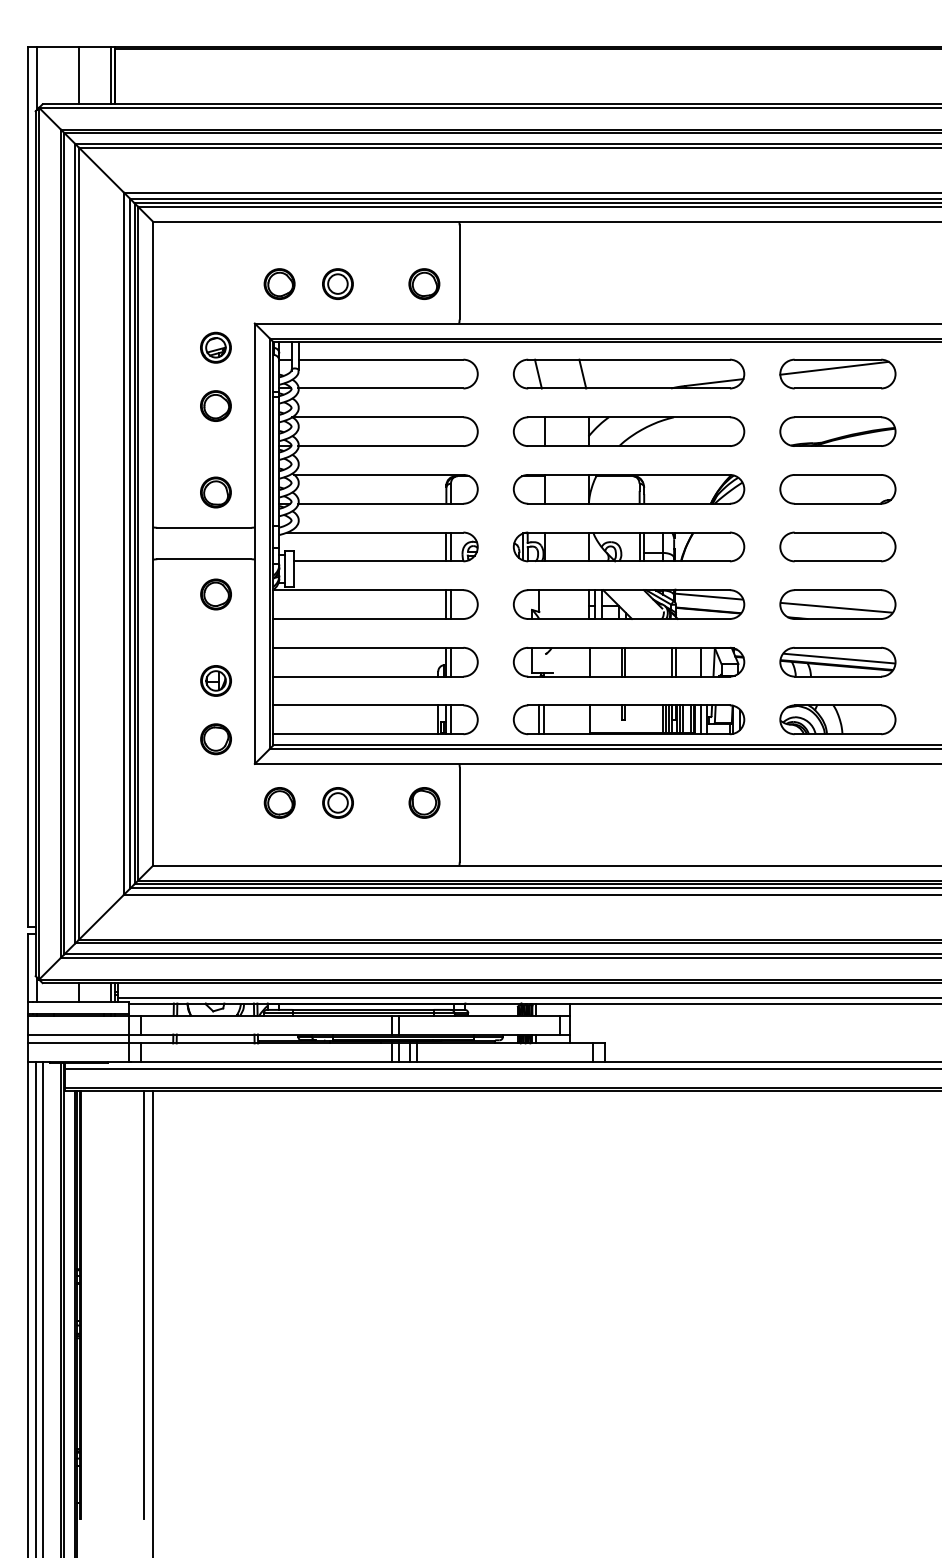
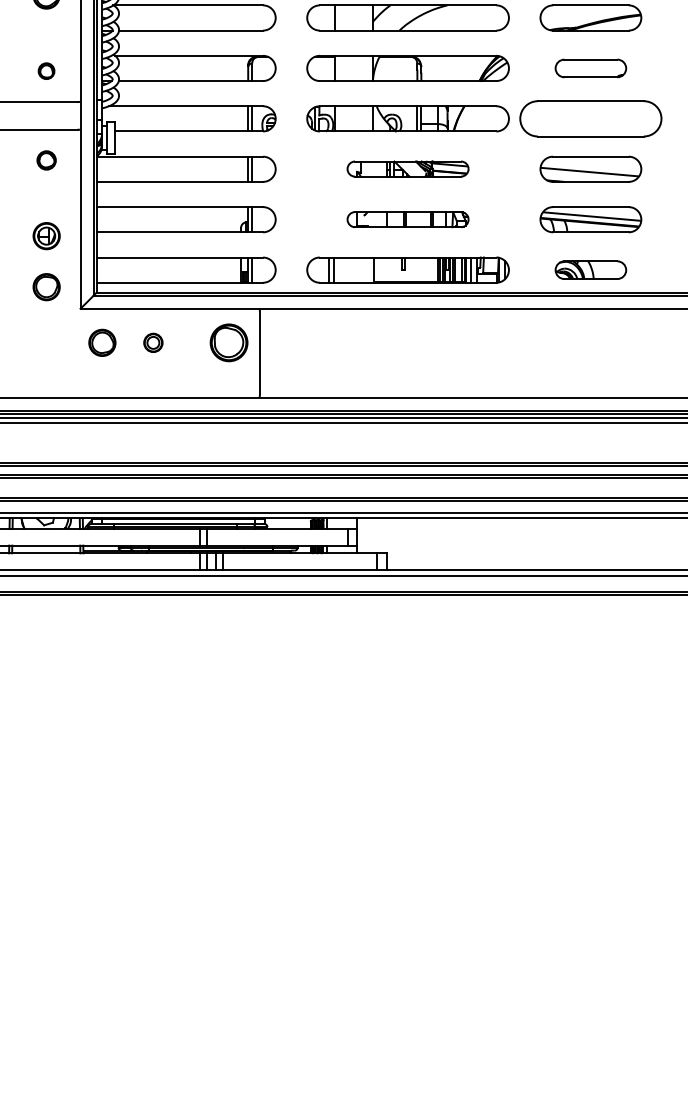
part: (837, 489) -> (590, 68), size x0.7
part: (215, 492) -> (46, 71), size x0.6
part: (837, 546) -> (590, 118), size x1.4
part: (215, 594) -> (46, 160), size x0.7
part: (628, 603) -> (407, 168), size x0.6
part: (628, 661) -> (407, 219), size x0.6
part: (837, 719) -> (590, 269), size x0.7
part: (337, 802) -> (152, 342), size x0.7
part: (424, 802) -> (229, 342), size x1.4

